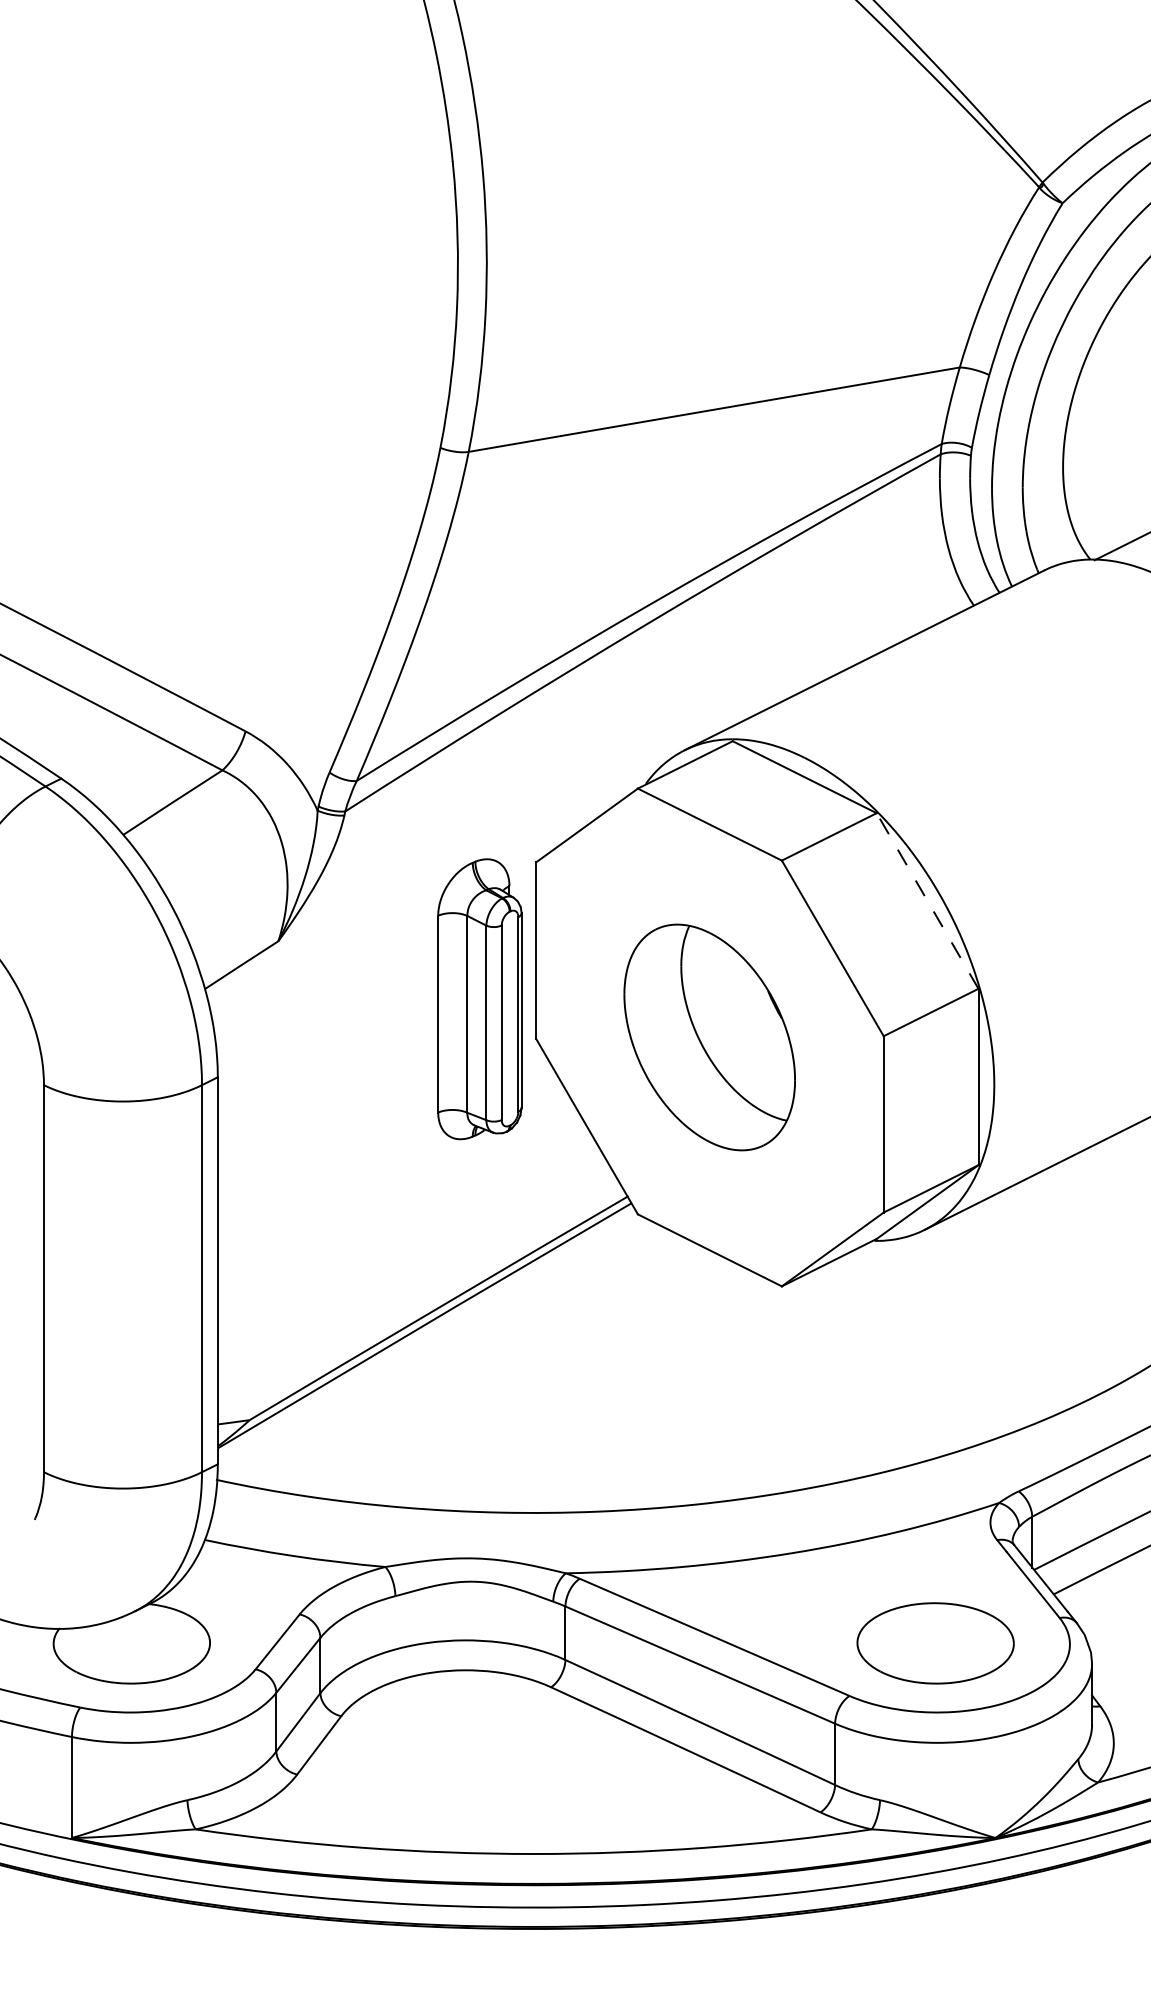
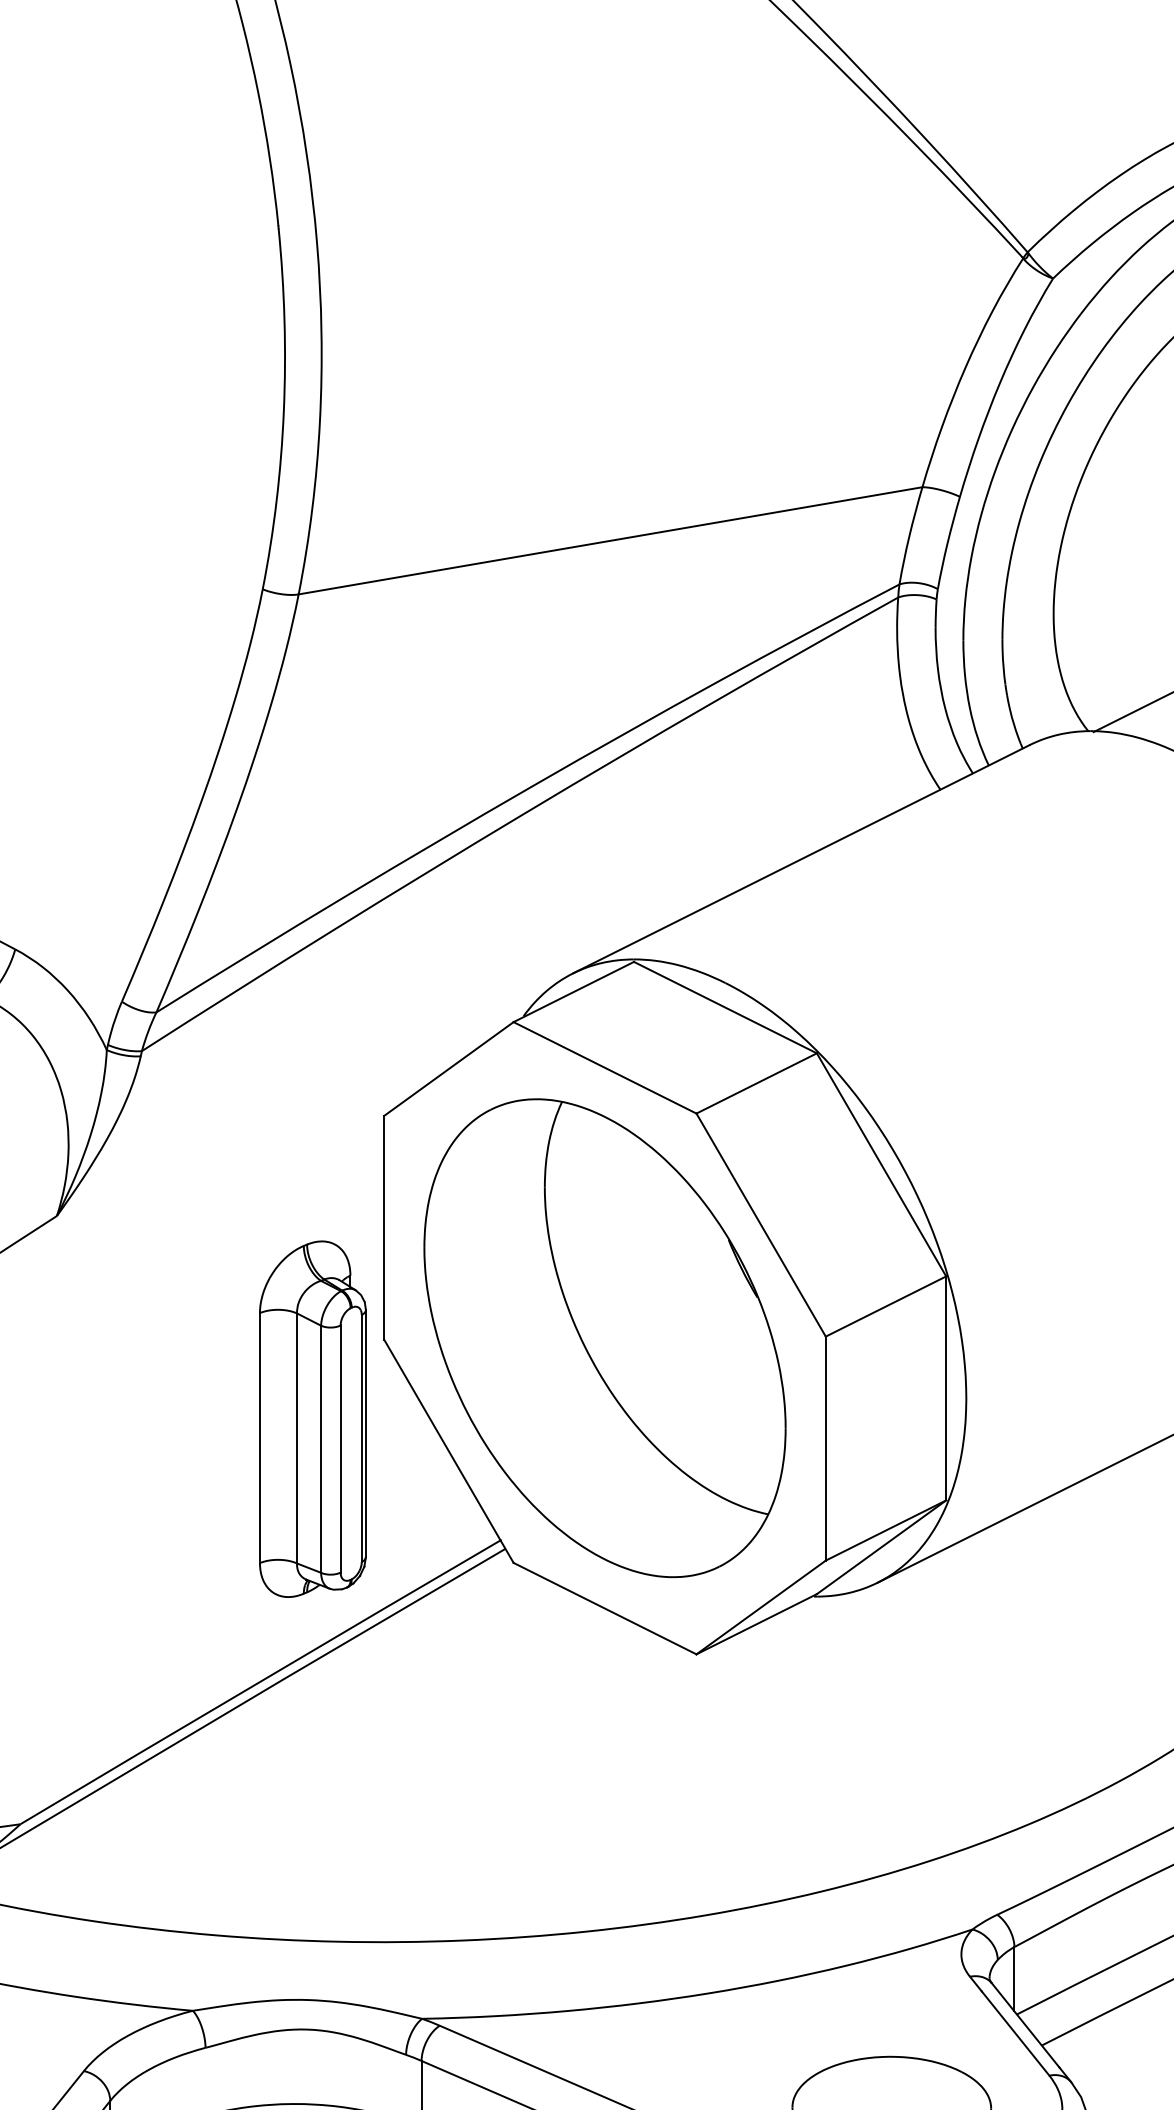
line: (927, 900) -> (881, 1164), dashed -> solid
part: (479, 999) -> (312, 1419), moved
part: (709, 1037) -> (604, 1338), size x1.67

